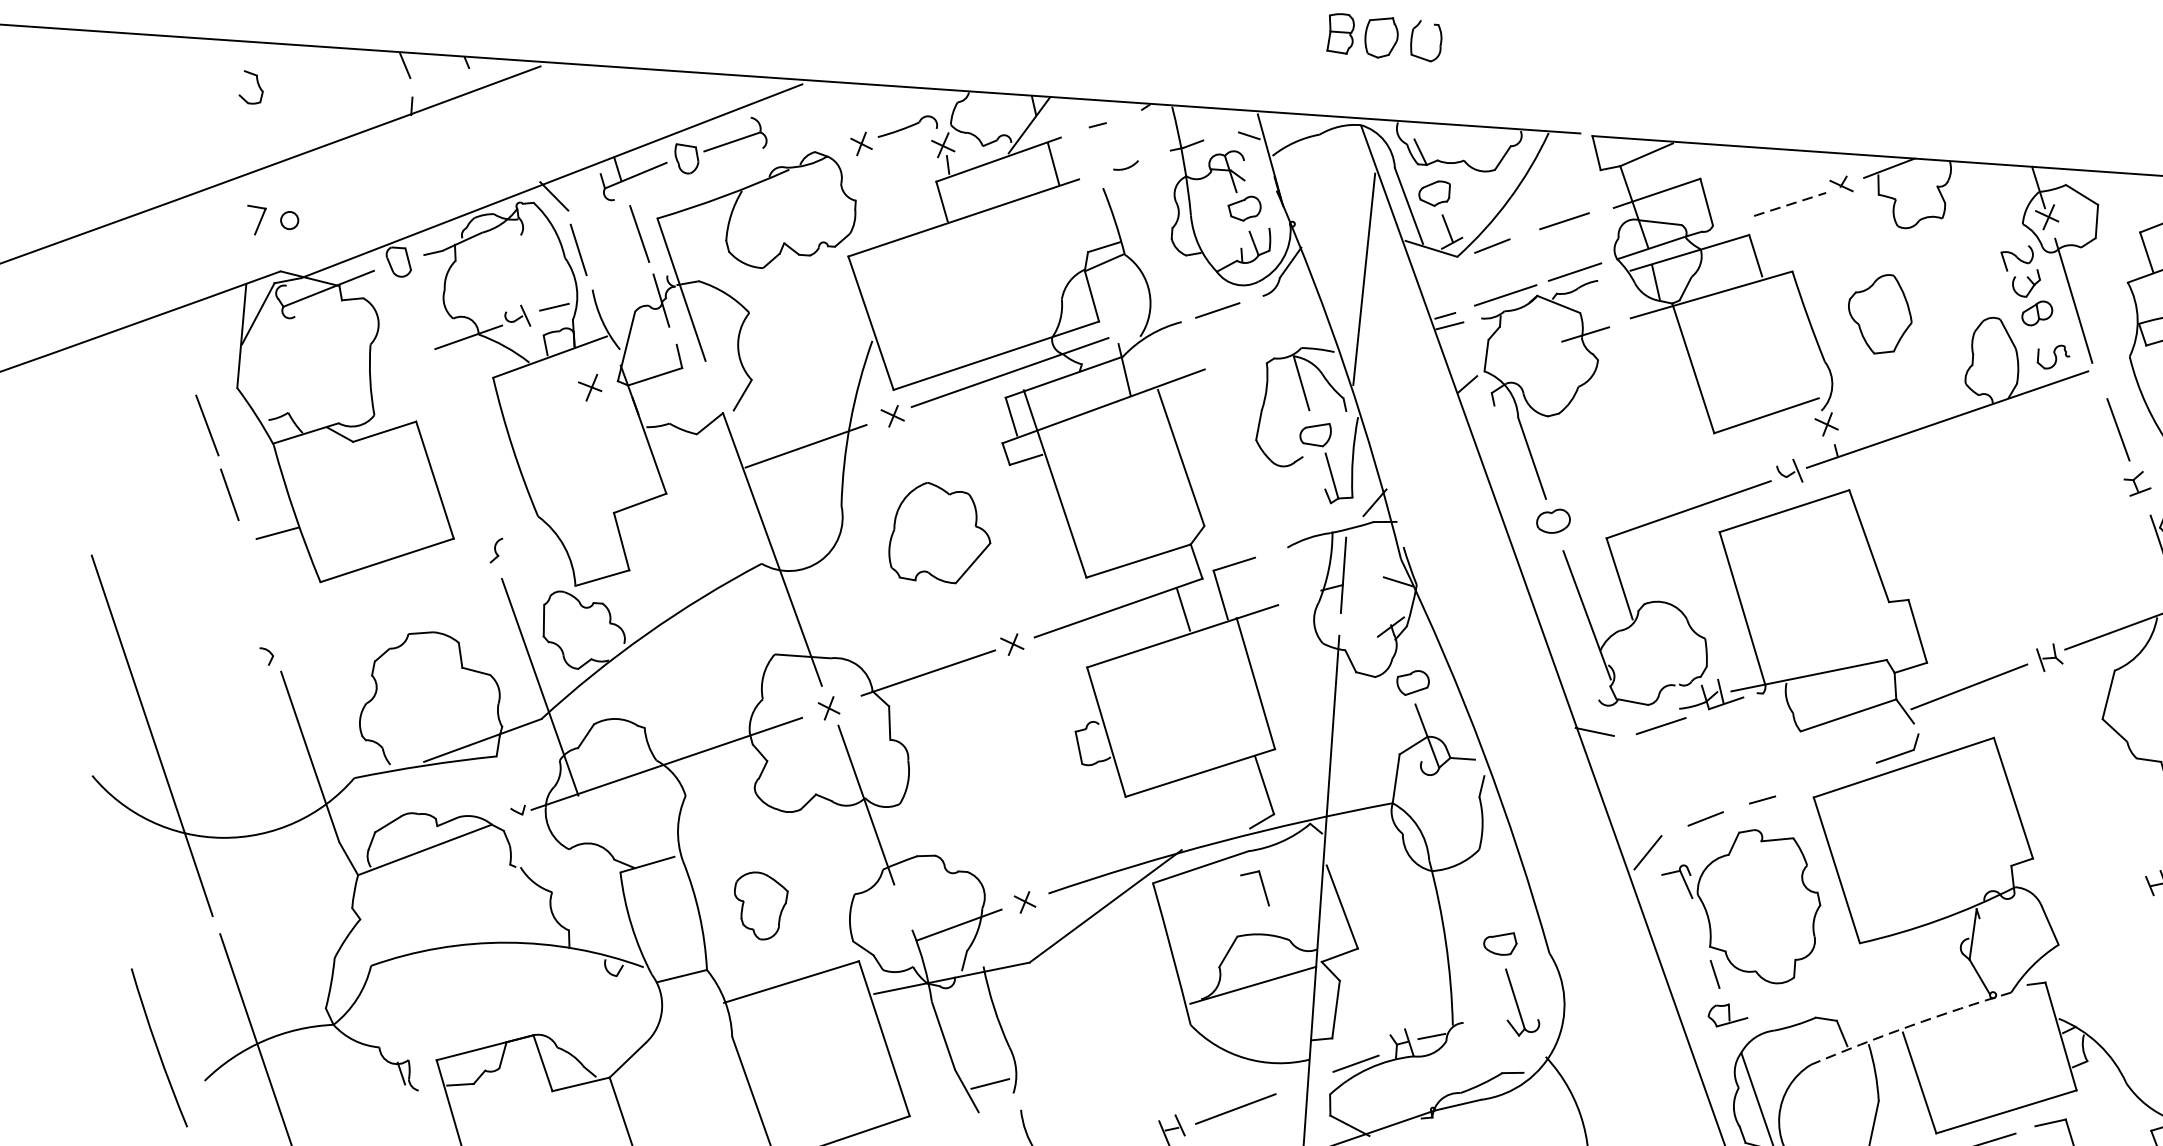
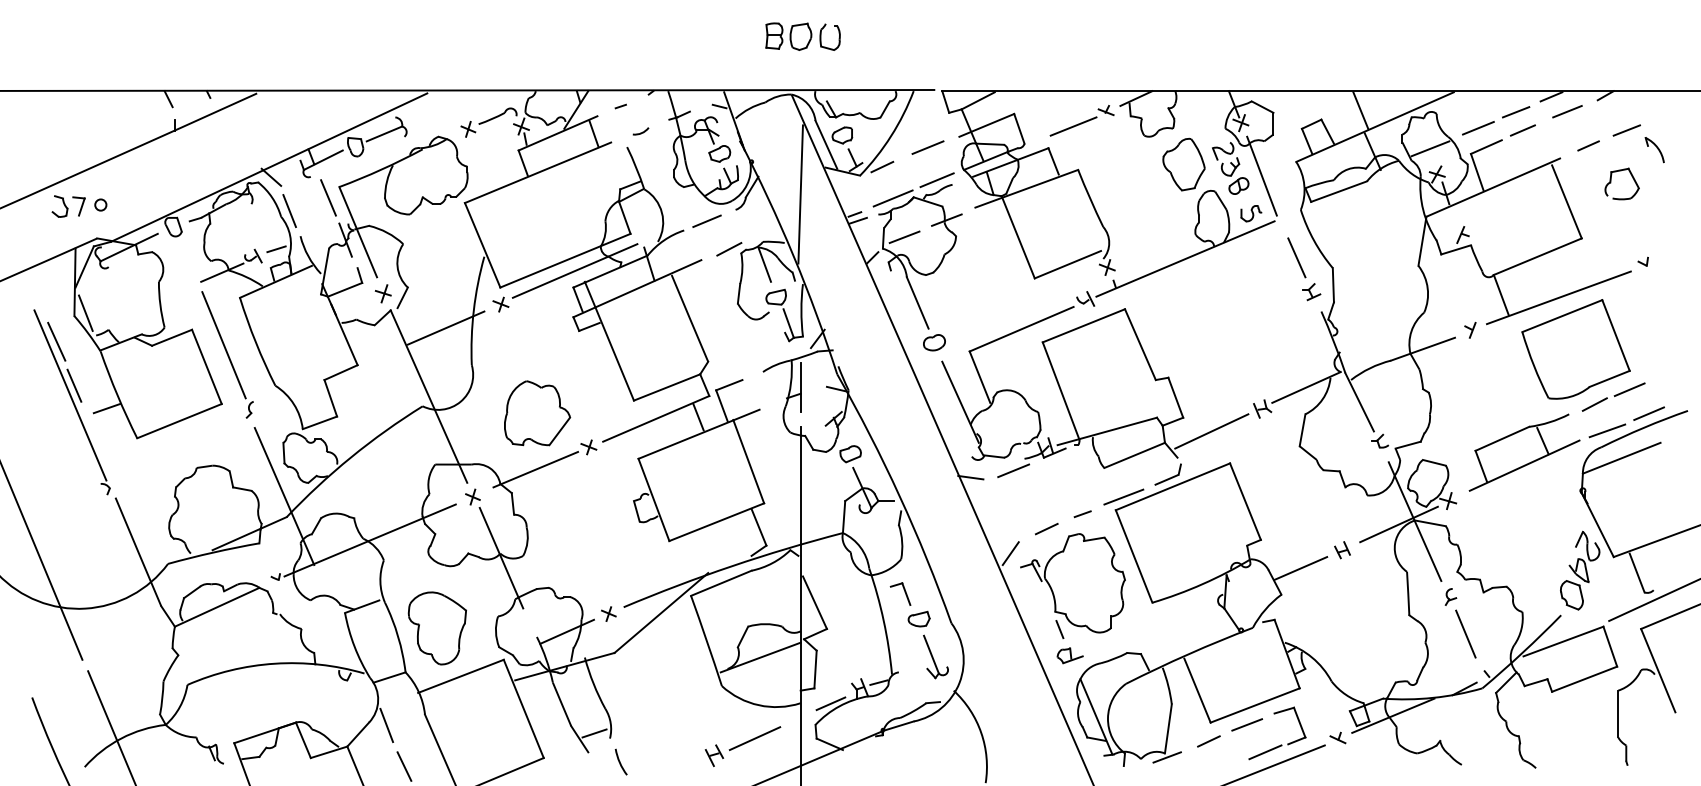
part: (250, 87) -> (59, 206), moved
line: (1789, 204) -> (1073, 126), dashed -> solid
part: (1879, 313) -> (1183, 164), moved
line: (1249, 356) -> (729, 249), added
line: (1518, 356) -> (904, 237), added
line: (254, 383) -> (85, 312), added
part: (588, 387) -> (382, 293), moved
line: (462, 449) -> (223, 345), added
line: (222, 509) -> (70, 395), added
part: (940, 533) -> (537, 413), moved
line: (1826, 777) -> (1123, 496), added
part: (1255, 886) -> (900, 593), moved
part: (759, 906) -> (436, 628), size x1.67
line: (2090, 906) -> (1300, 568), added
arc: (1909, 1026) -> (1188, 654), dashed -> solid
line: (672, 1049) -> (386, 725), added
line: (695, 1114) -> (404, 766), added

